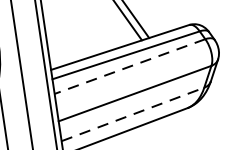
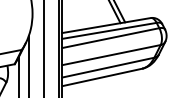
line: (129, 67) -> (110, 38), dashed -> solid
line: (133, 114) -> (108, 67), dashed -> solid

